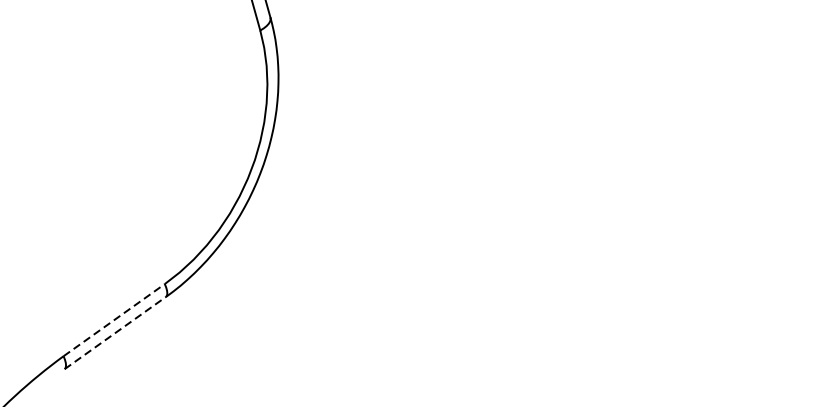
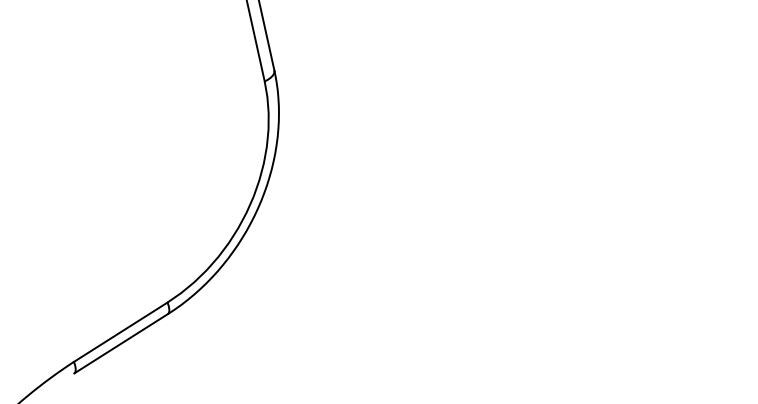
line: (114, 319) -> (121, 331), dashed -> solid
line: (115, 332) -> (121, 343), dashed -> solid

